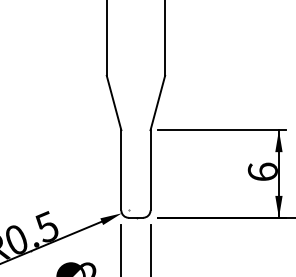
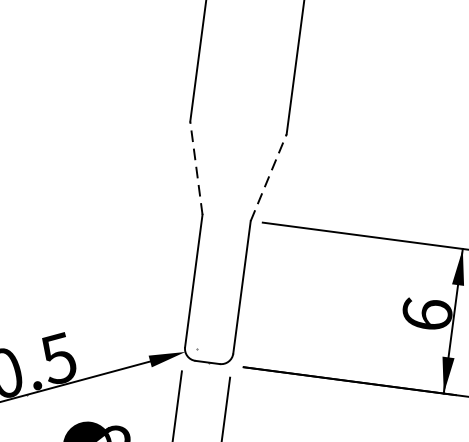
line: (113, 102) -> (195, 167), solid -> dashed
line: (157, 102) -> (268, 176), solid -> dashed

